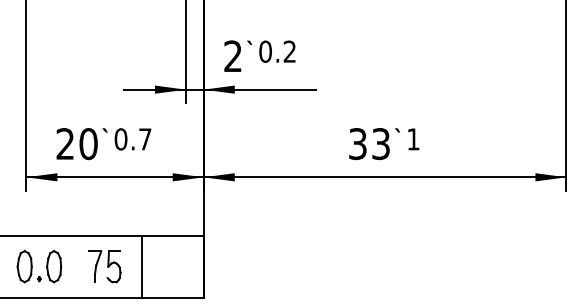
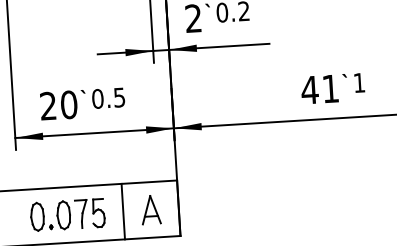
text: (145, 139) -> (119, 97), 0.7 -> 0.5
text: (368, 144) -> (319, 89), 33 -> 41
part: (32, 266) -> (44, 216), moved
part: (172, 266) -> (150, 209), added

